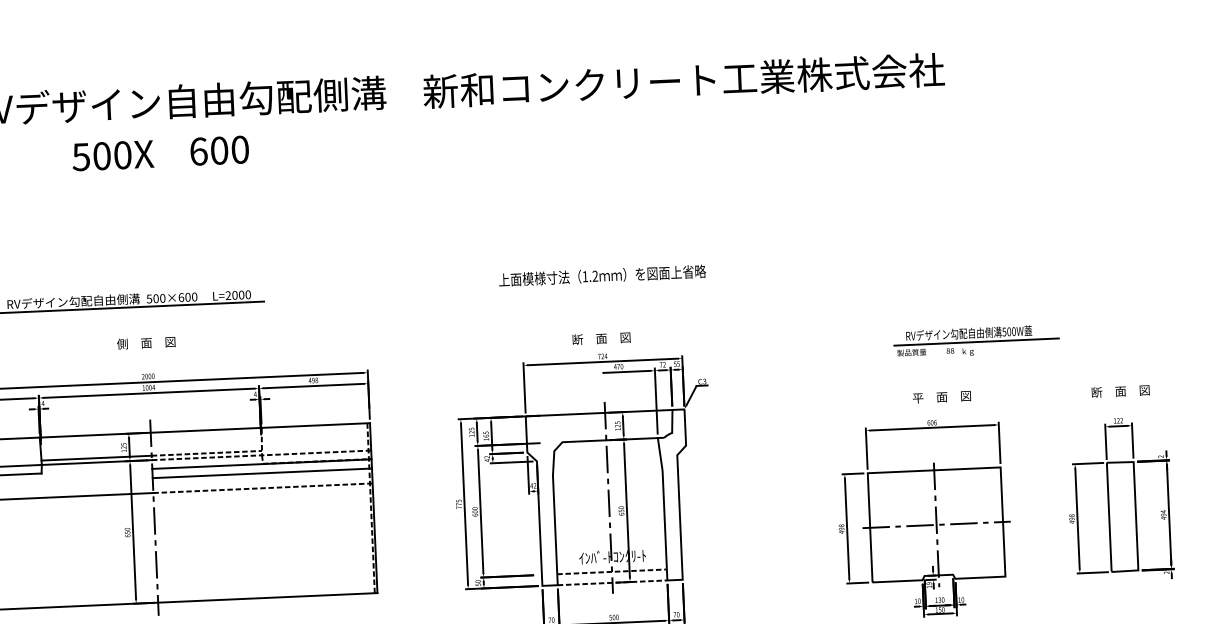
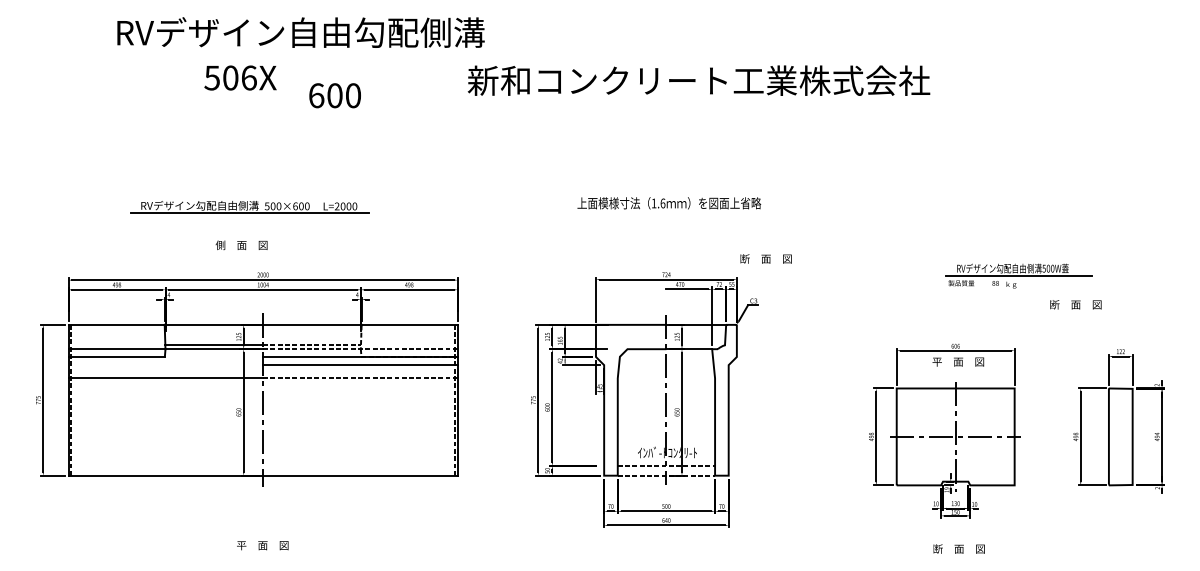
text: (683, 80) -> (698, 80), moved
text: (218, 150) -> (334, 95), moved
text: (122, 154) -> (248, 77), 500X -> 506X
text: (594, 276) -> (662, 203), 1.2 -> 1.6
text: (600, 338) -> (765, 258), moved
part: (975, 340) -> (1018, 275), moved
text: (146, 342) -> (241, 244), moved
text: (1120, 391) -> (1075, 304), moved
text: (942, 396) -> (958, 361), moved

